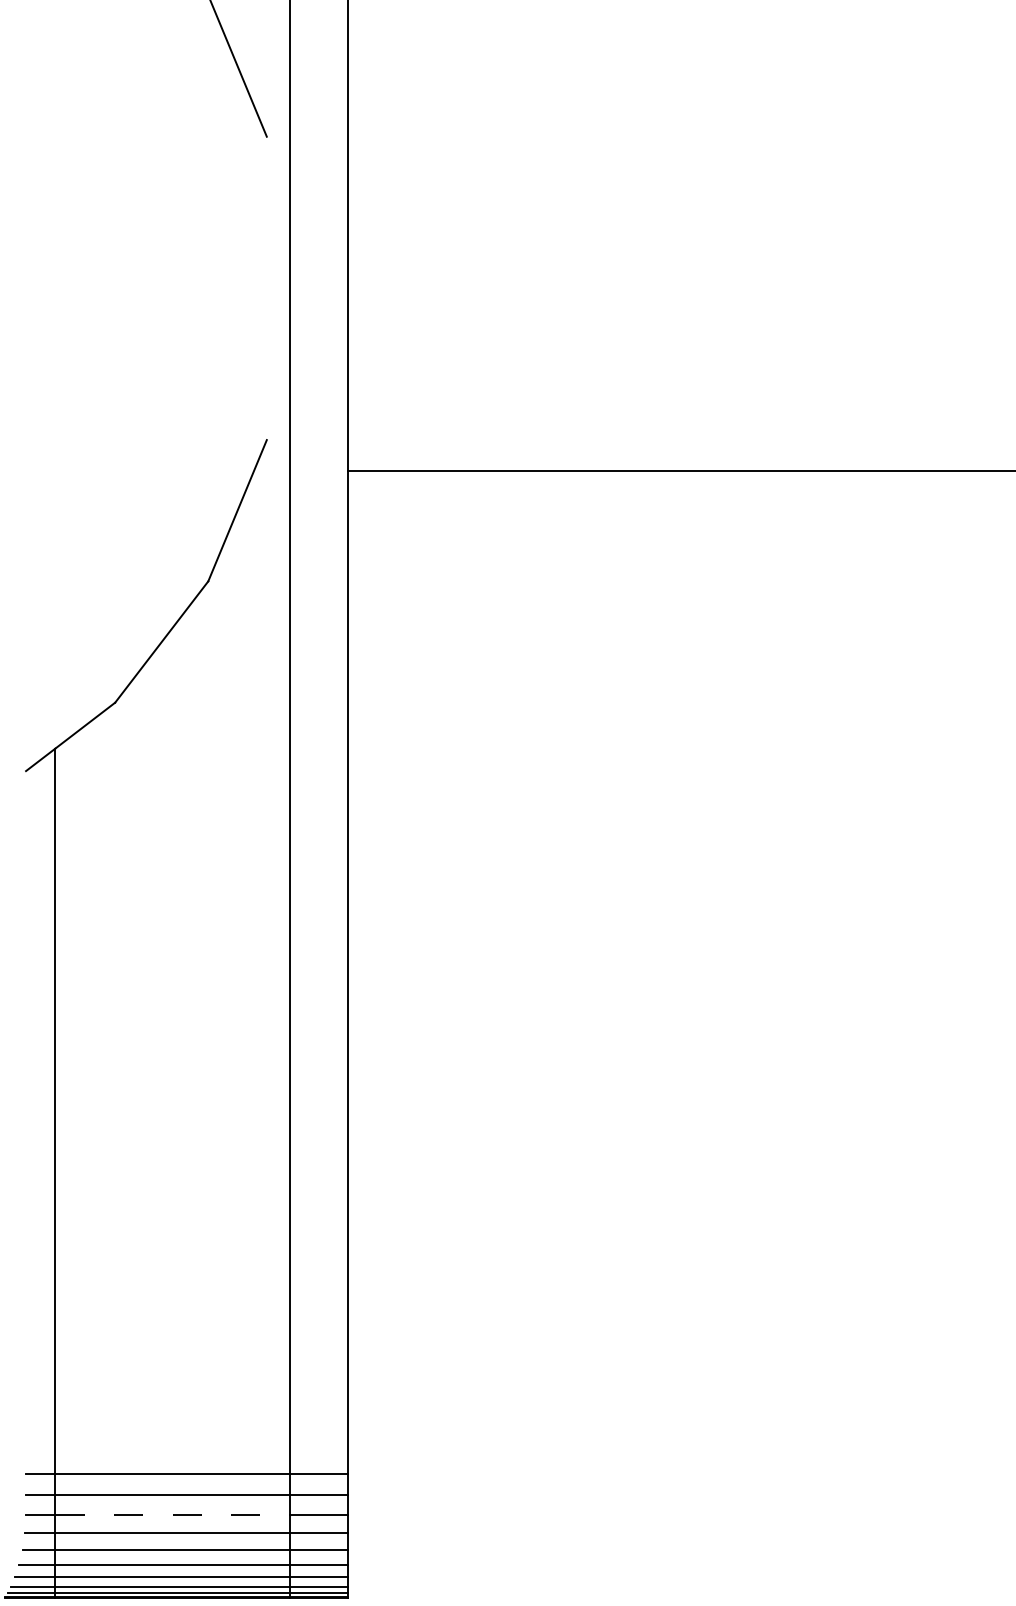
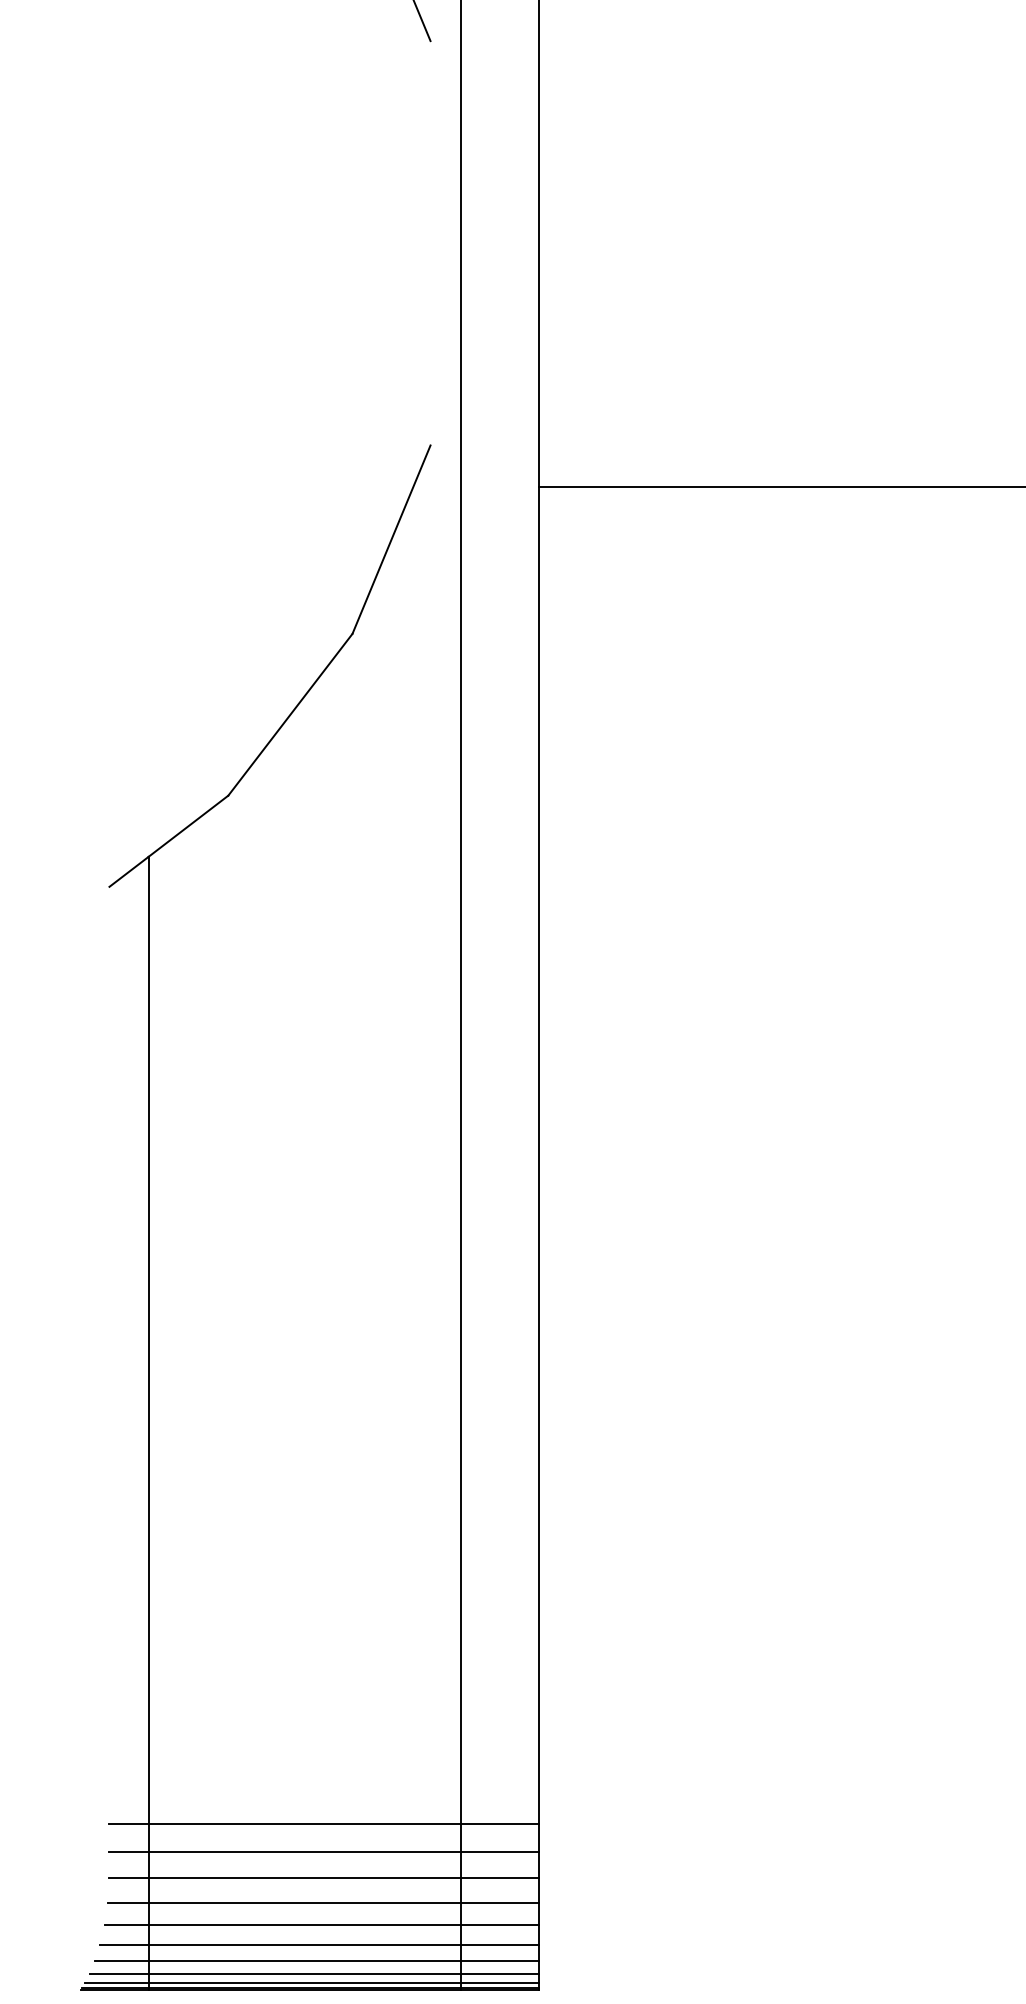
line: (173, 1514) -> (306, 1878), dashed -> solid

